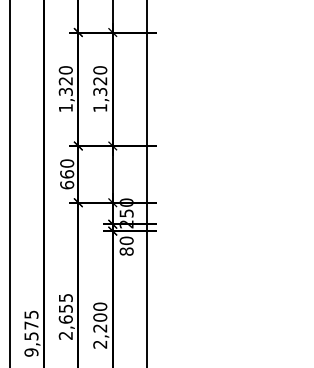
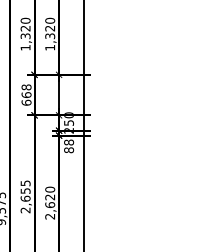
text: (66, 163) -> (26, 87), 660 -> 668
text: (126, 240) -> (68, 142), 80 -> 88
text: (100, 322) -> (50, 200), 2,200 -> 2,620

